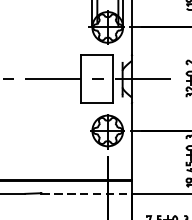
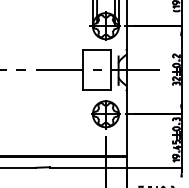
line: (87, 193) -> (88, 167), dashed -> solid

